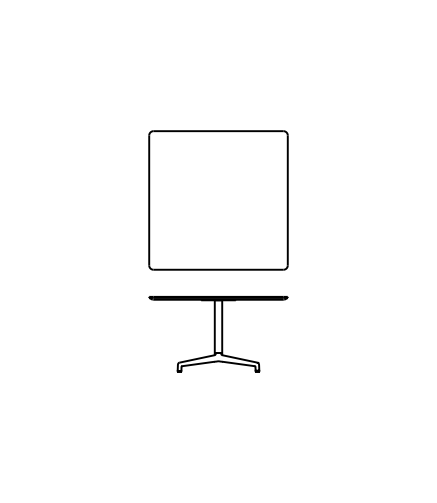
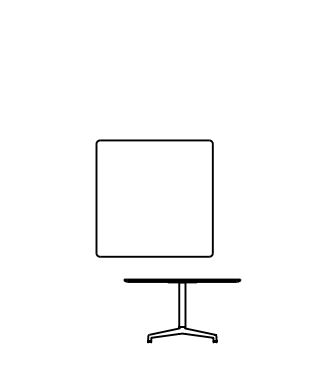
part: (218, 200) -> (154, 198), moved

